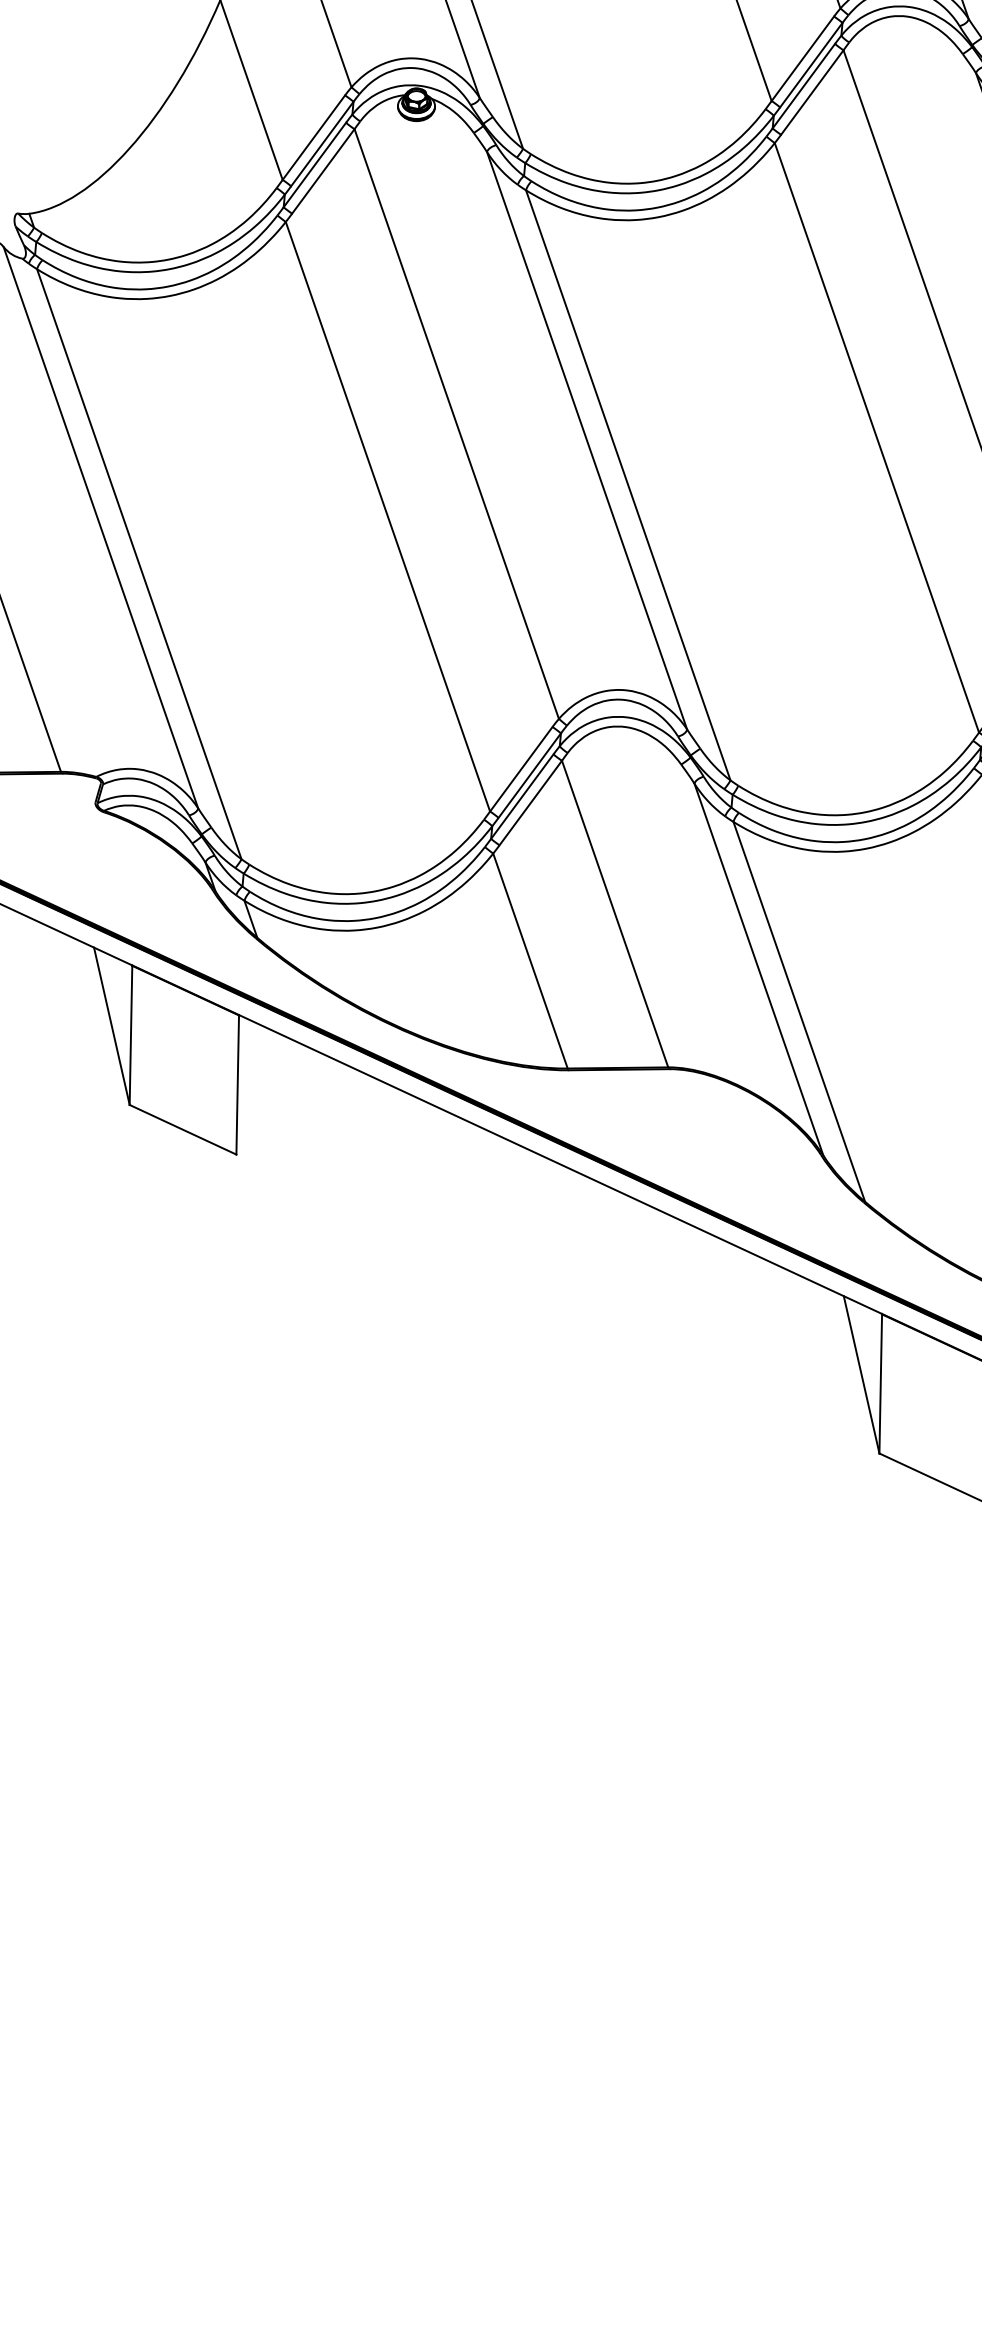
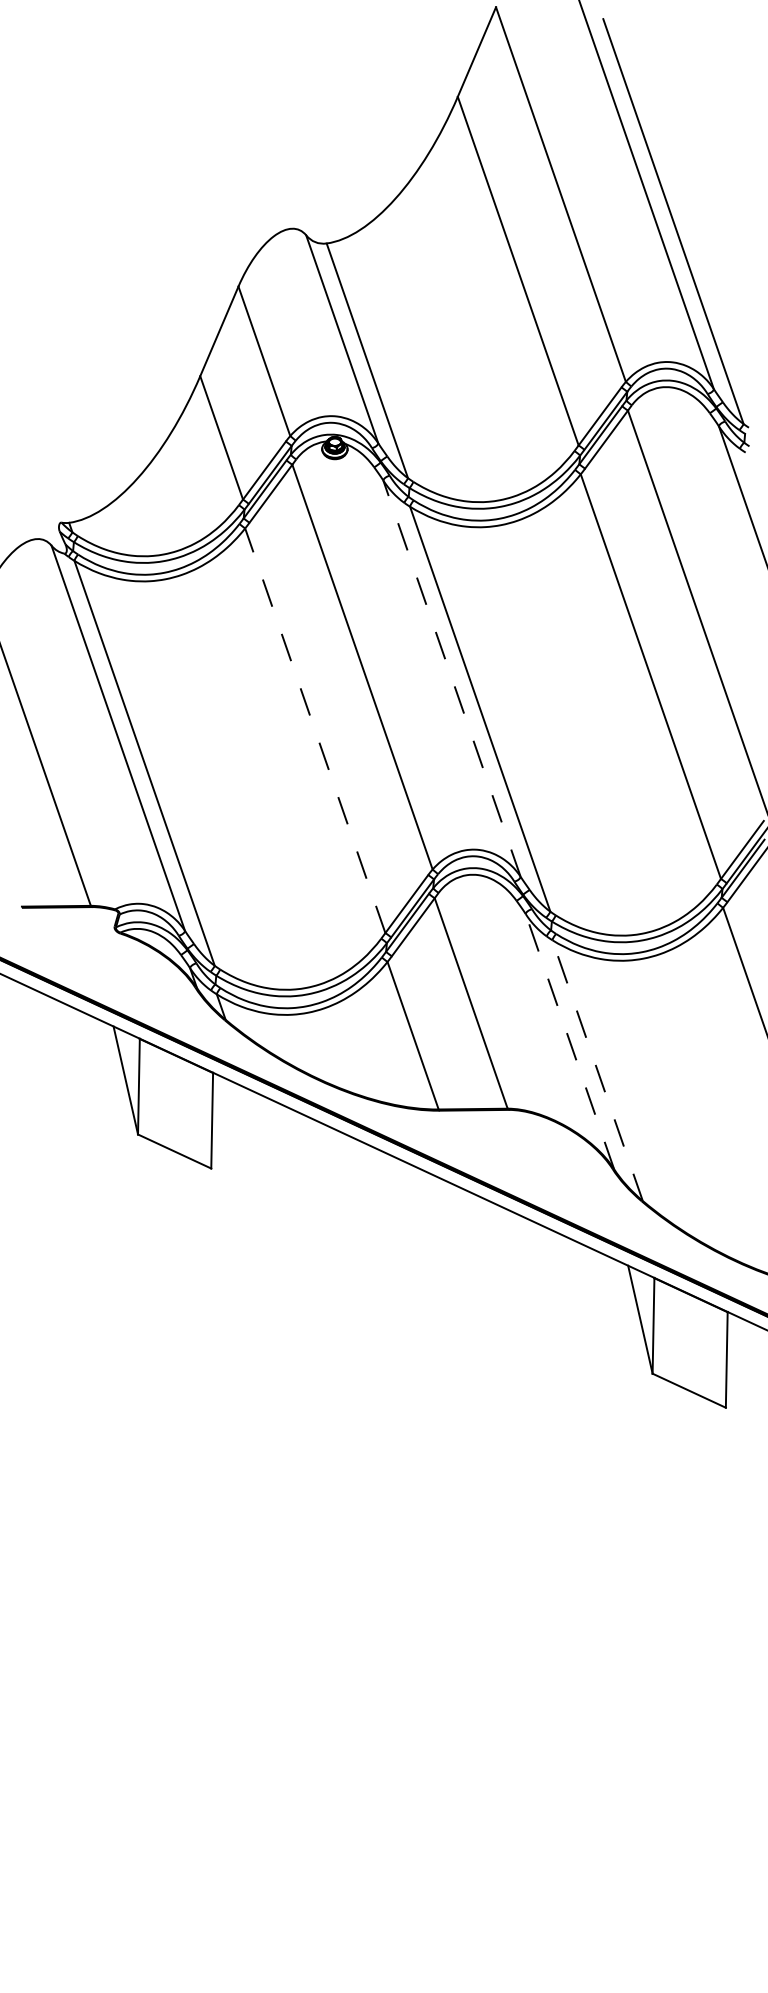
line: (586, 440) -> (451, 678), solid -> dashed
line: (388, 516) -> (315, 730), solid -> dashed
line: (758, 969) -> (569, 1041), solid -> dashed
line: (799, 1011) -> (597, 1070), solid -> dashed

